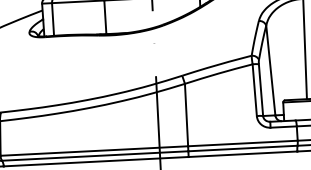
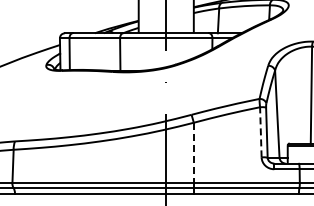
line: (254, 89) -> (260, 131), solid -> dashed
line: (186, 115) -> (193, 153), solid -> dashed

